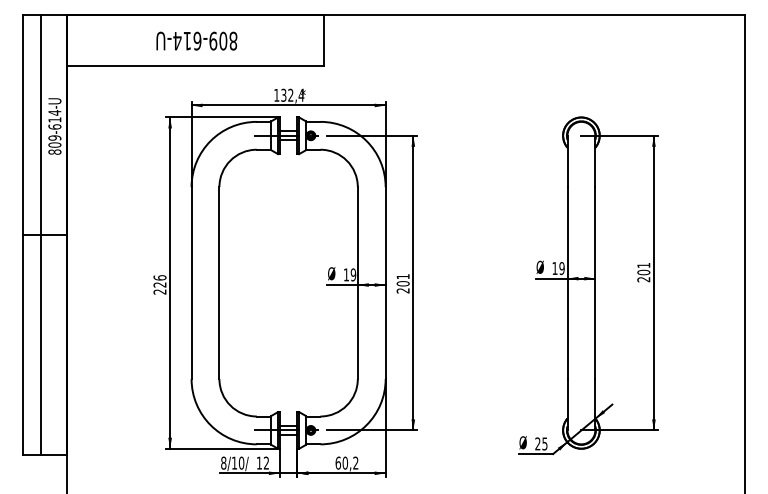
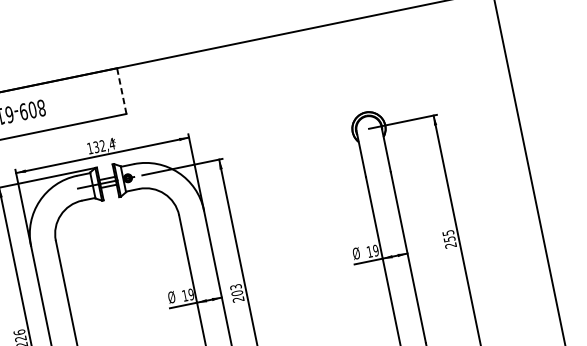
line: (323, 40) -> (121, 91), solid -> dashed
text: (643, 269) -> (448, 236), 201 -> 255
text: (402, 276) -> (235, 286), 201 -> 203

